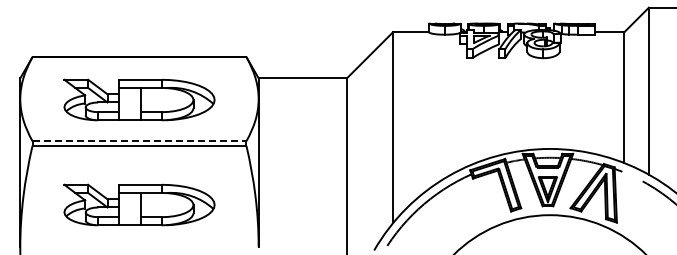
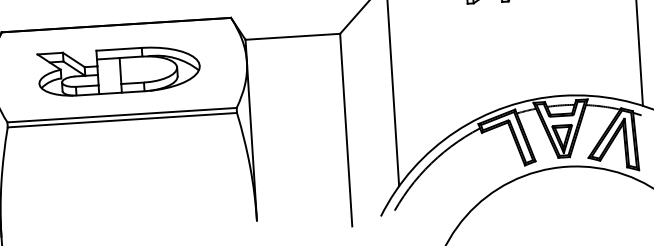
line: (139, 141) -> (122, 115), dashed -> solid
part: (139, 204) -> (126, 183), removed

